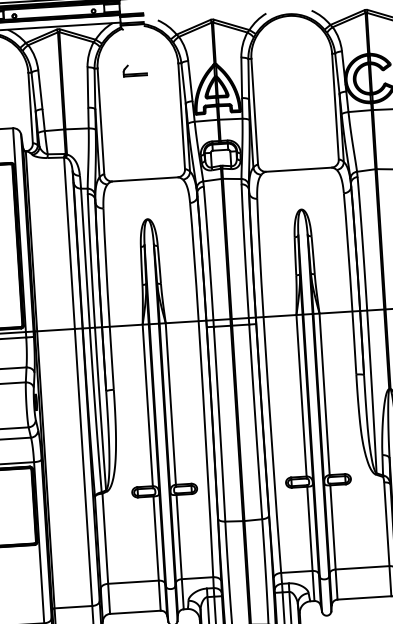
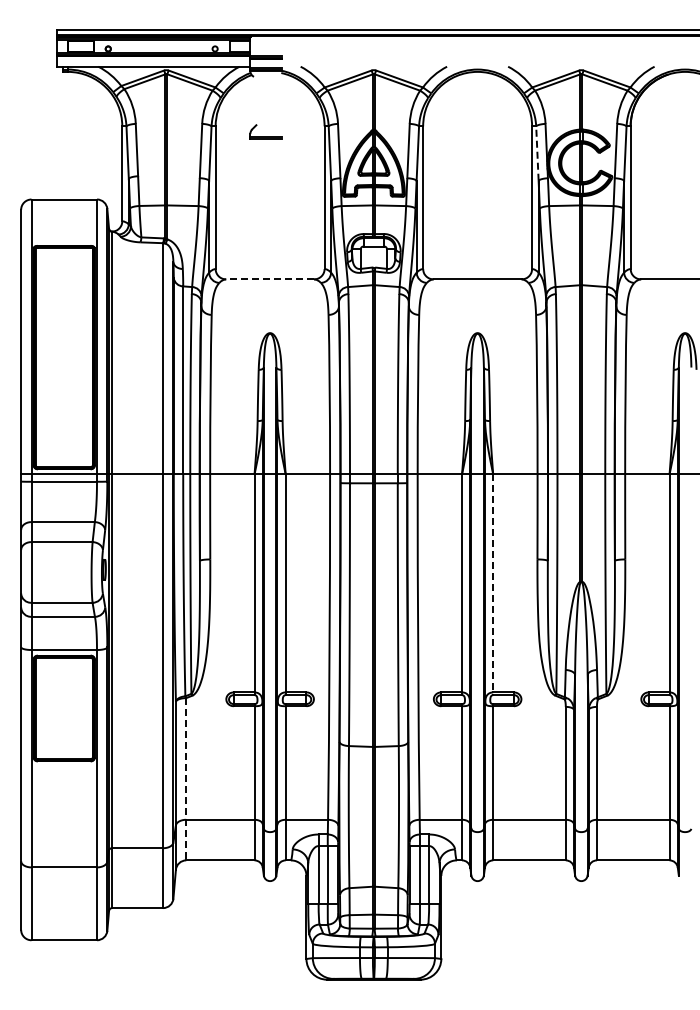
line: (337, 73) -> (537, 153), solid -> dashed
line: (145, 179) -> (270, 279), solid -> dashed
line: (324, 395) -> (493, 585), solid -> dashed
line: (106, 553) -> (186, 779), solid -> dashed

